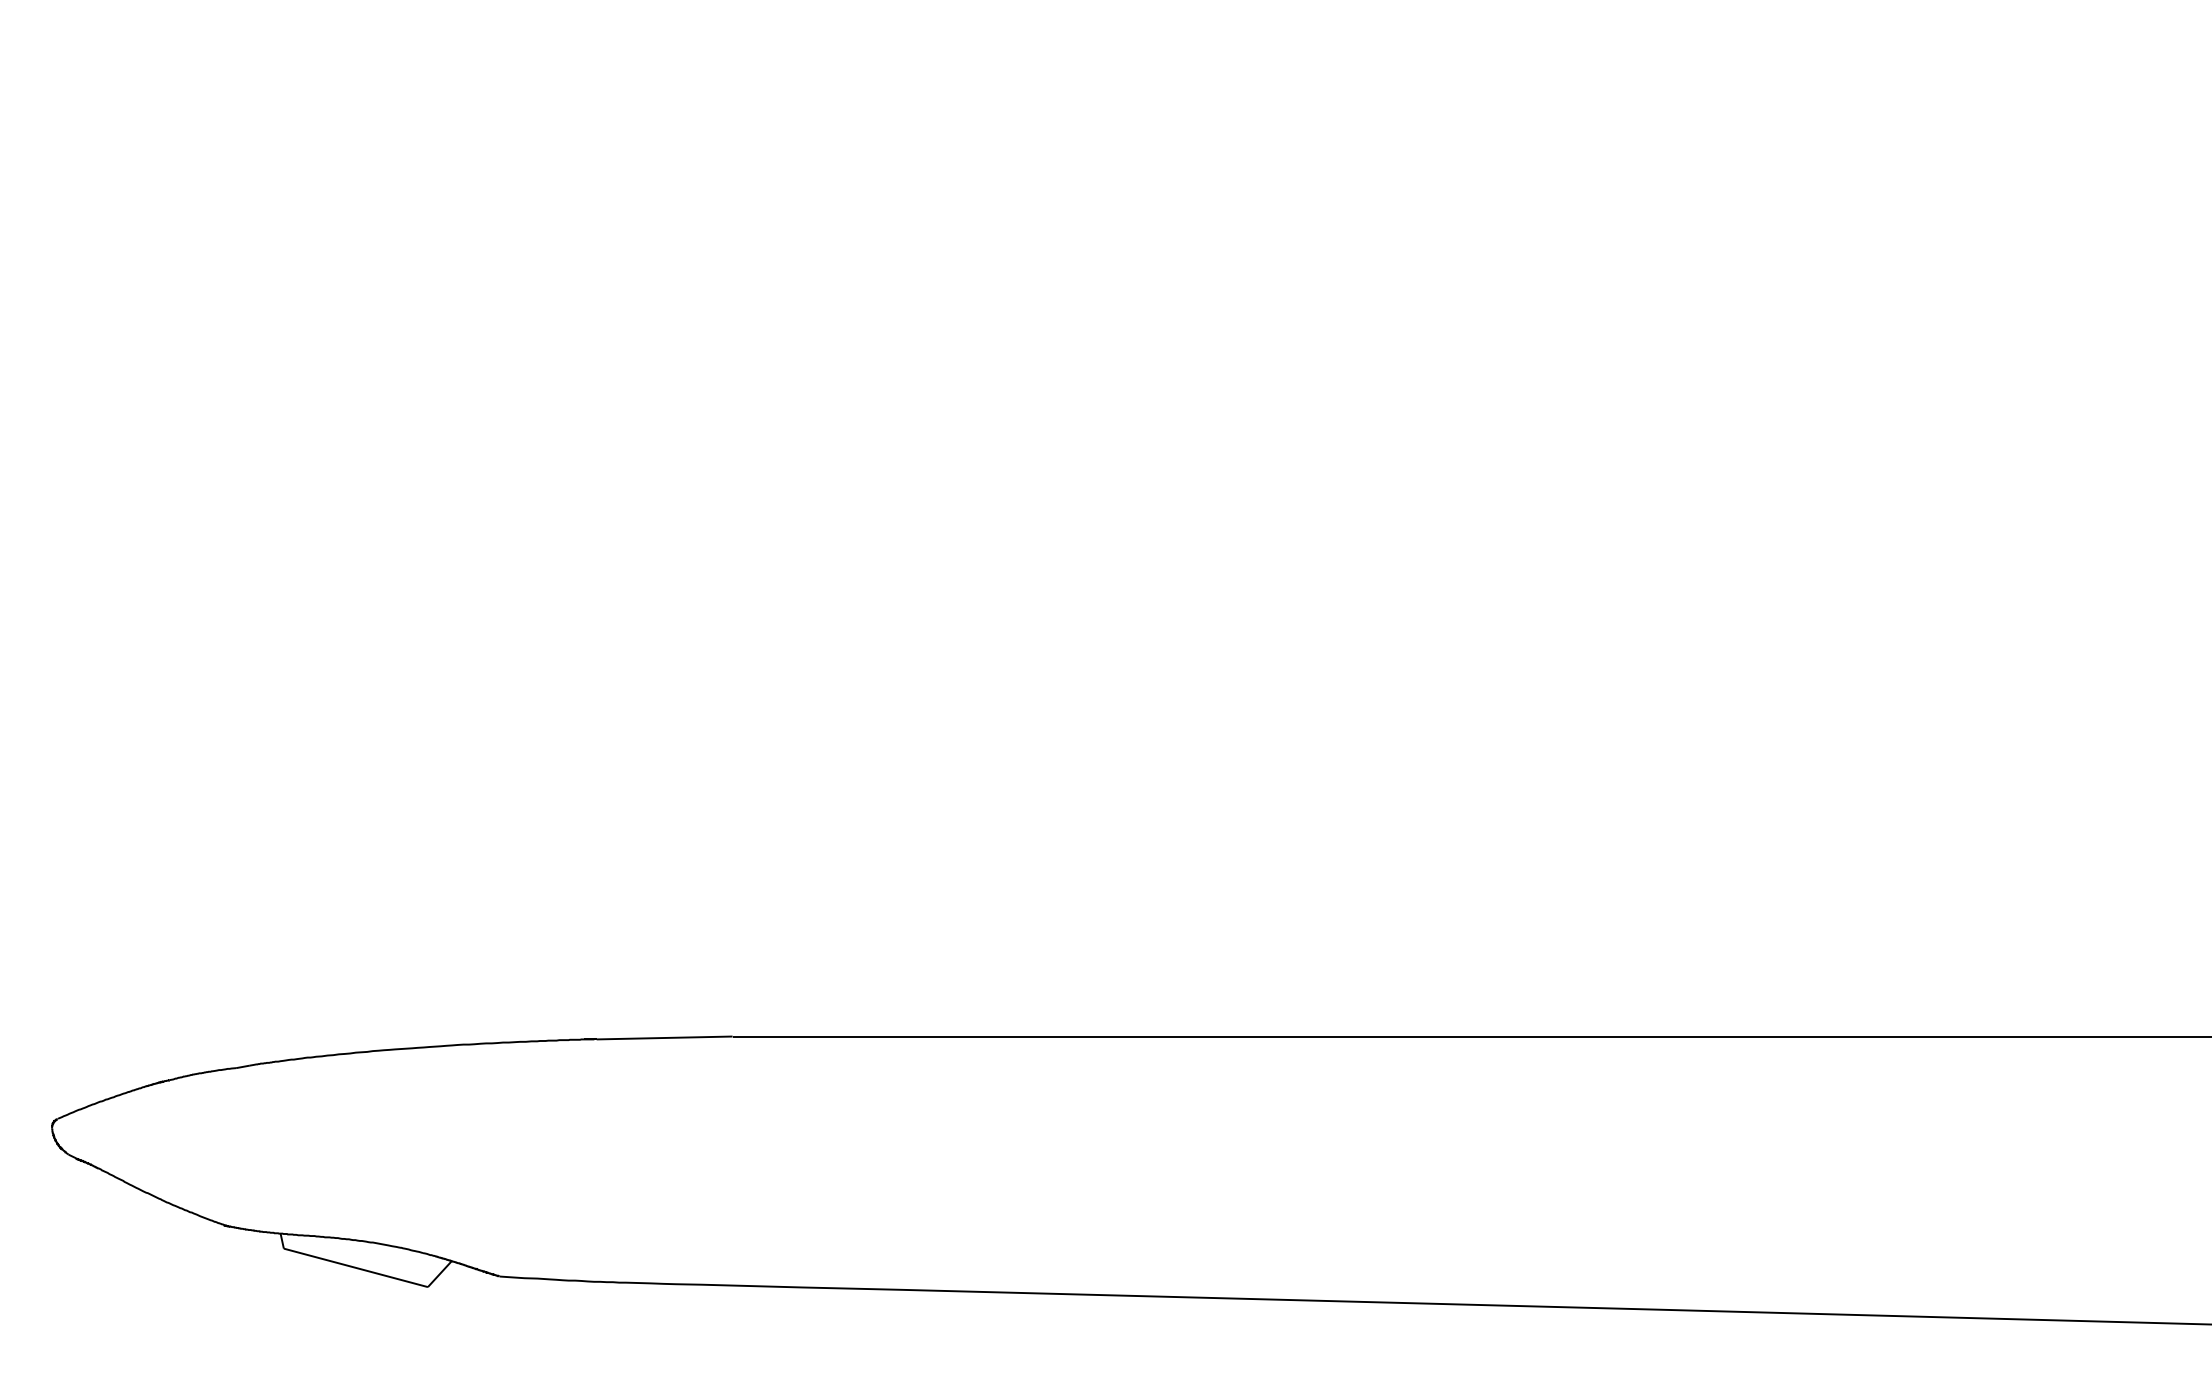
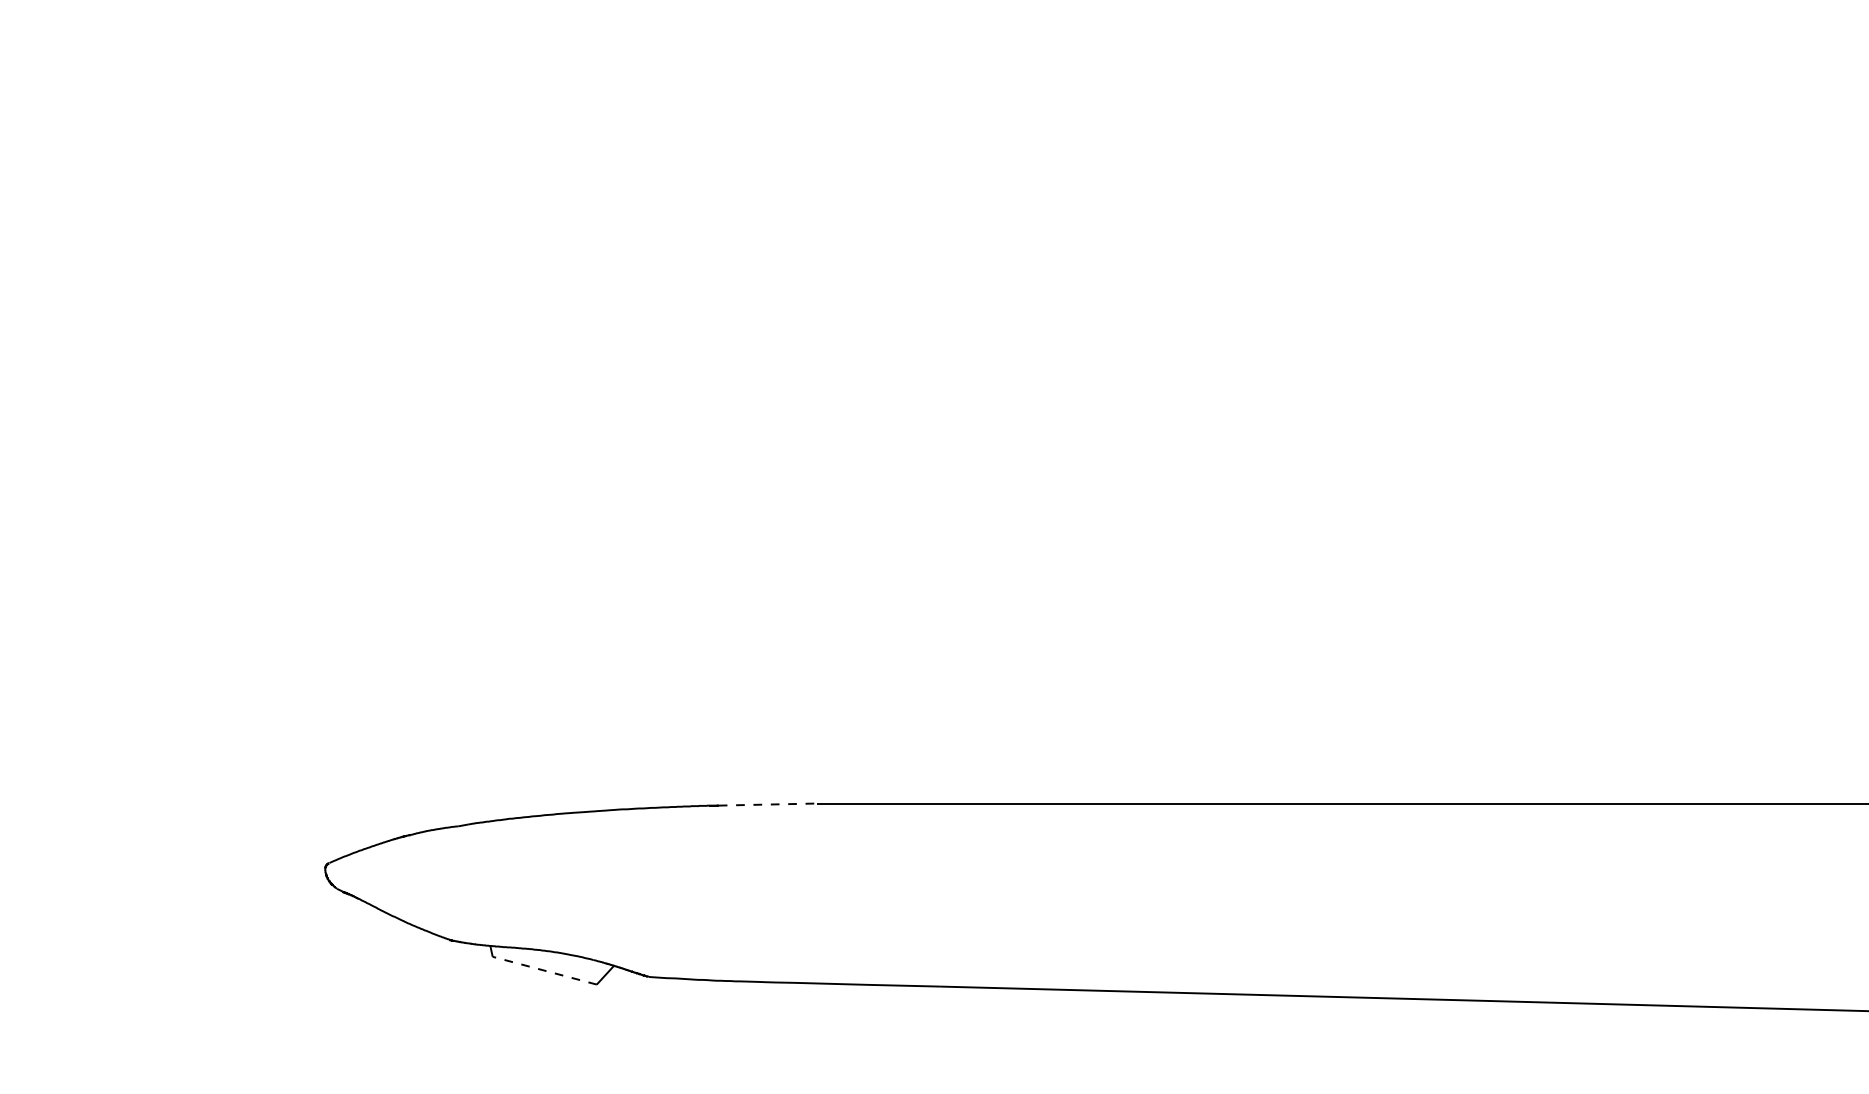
line: (665, 1037) -> (768, 804), solid -> dashed
line: (355, 1267) -> (544, 970), solid -> dashed

